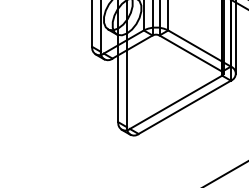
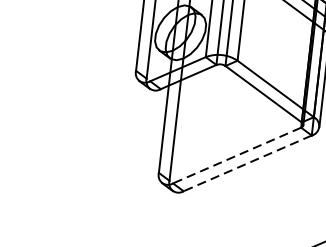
line: (175, 102) -> (236, 155), solid -> dashed
line: (184, 107) -> (247, 163), solid -> dashed

